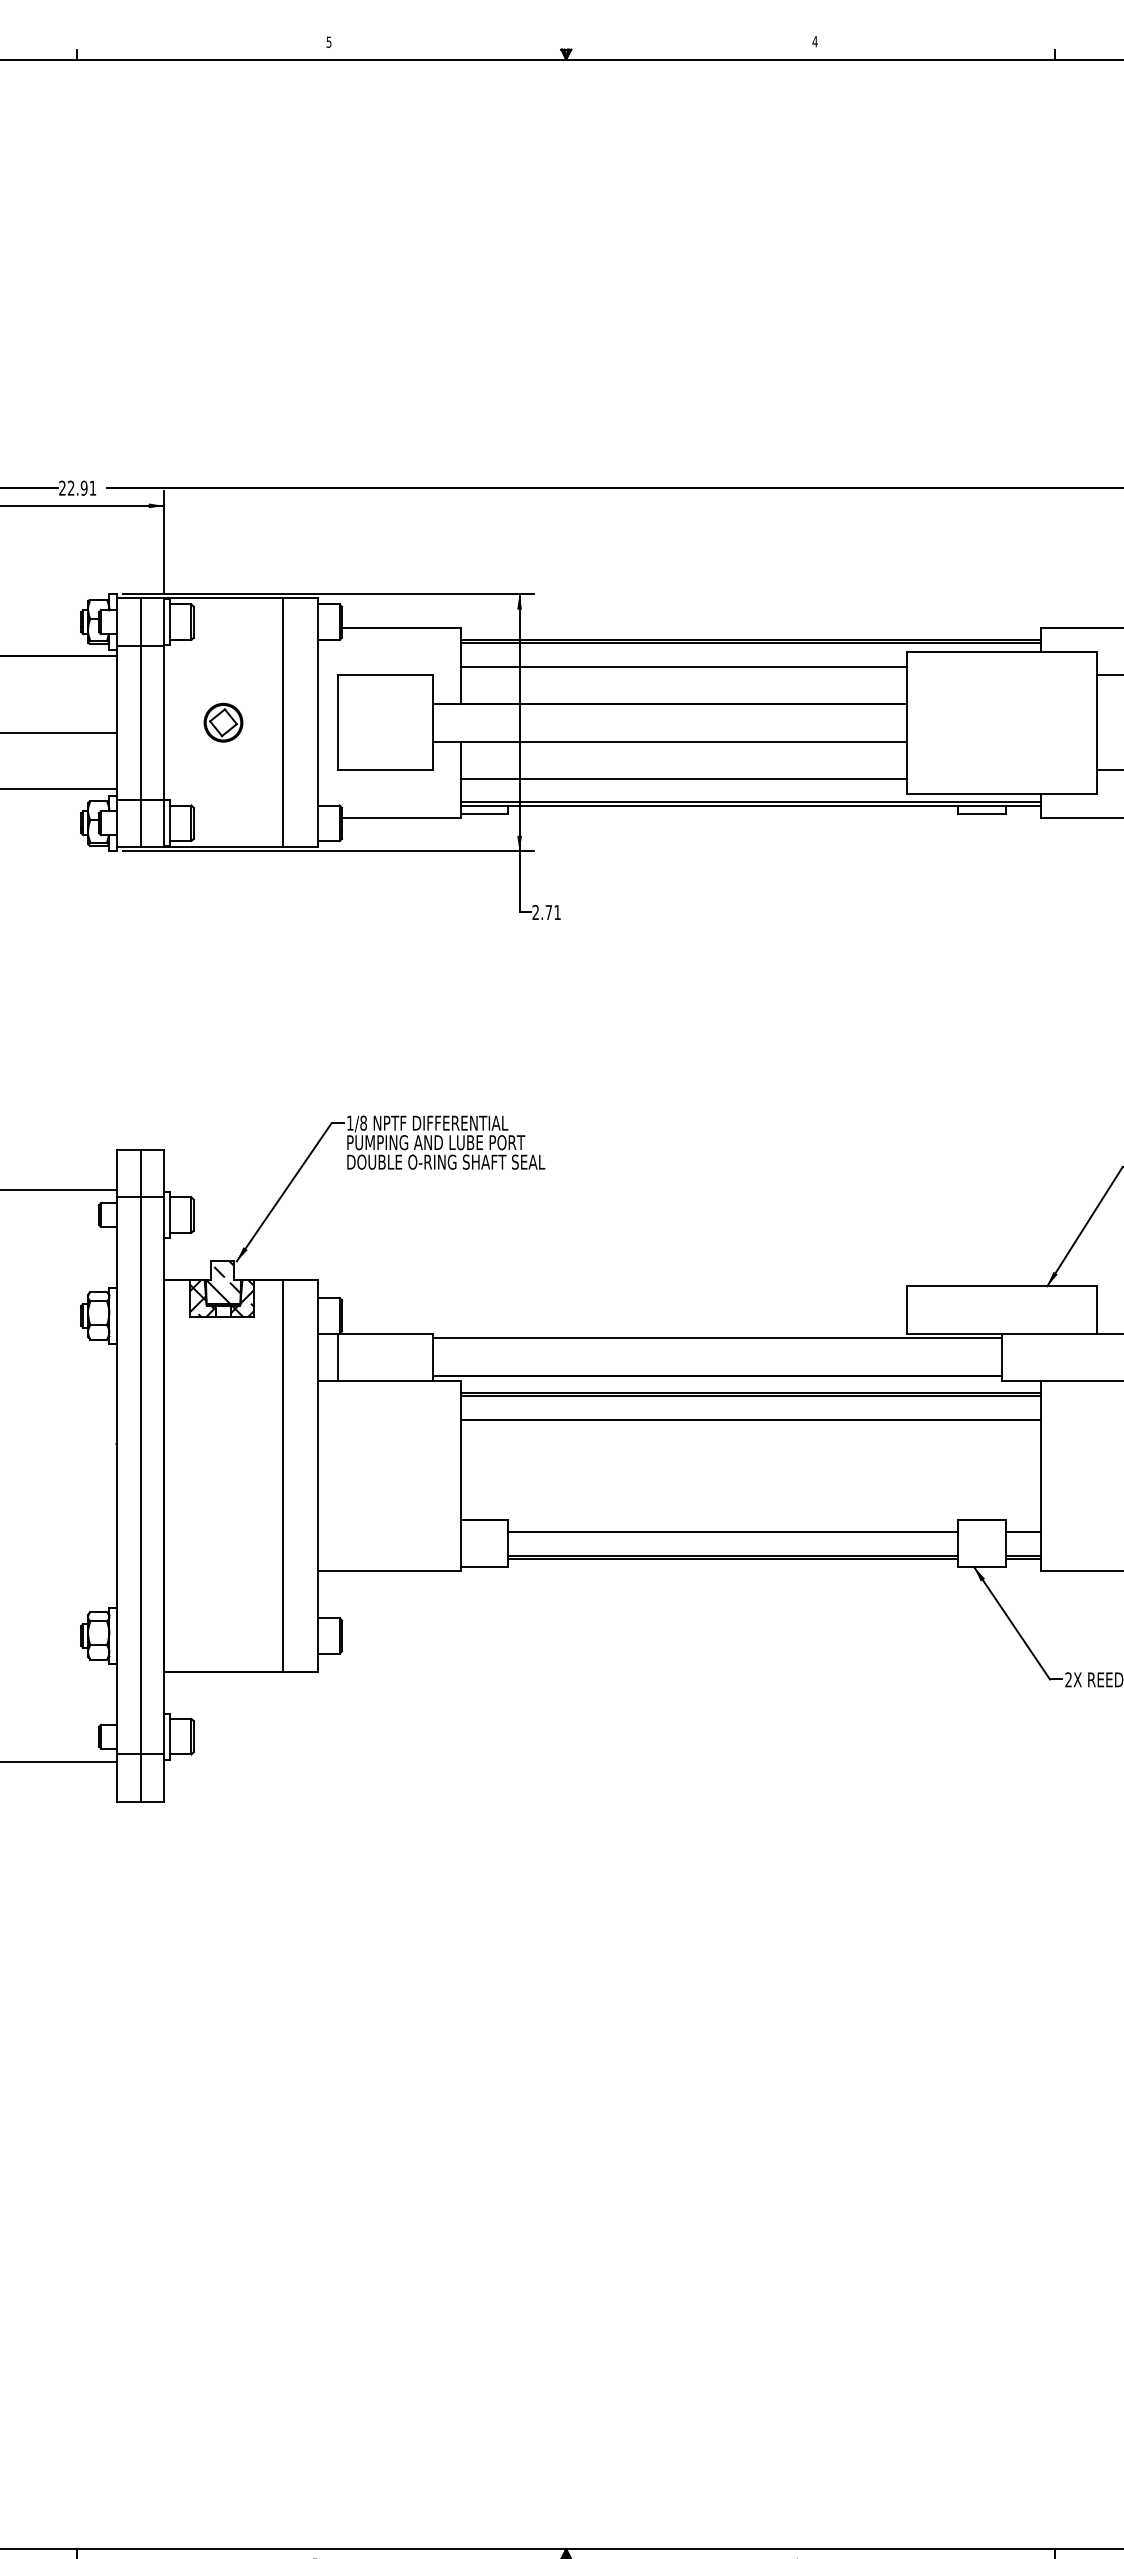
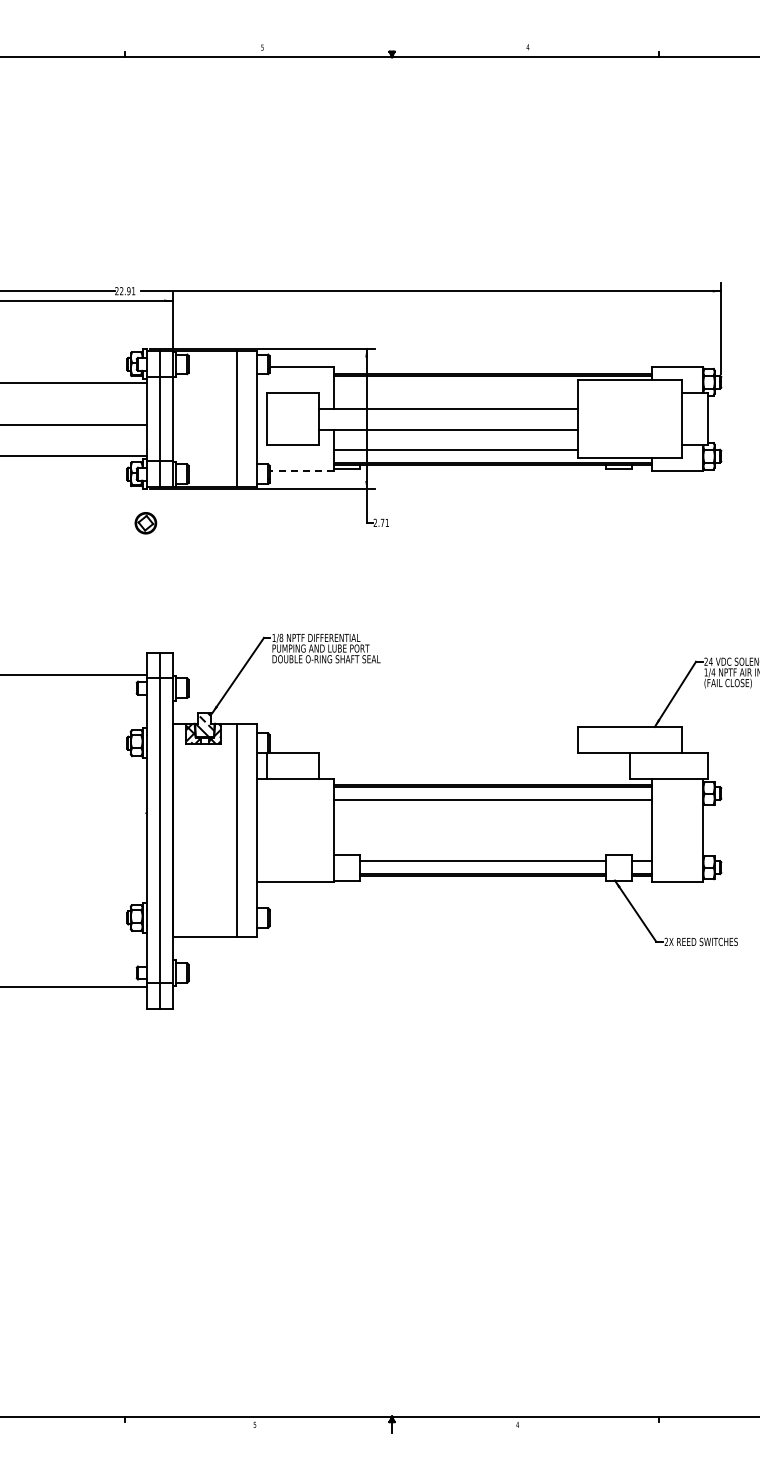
line: (684, 666) -> (456, 388), removed
part: (222, 723) -> (145, 523), moved
line: (400, 818) -> (301, 471), solid -> dashed
line: (717, 1338) -> (474, 755), removed
line: (717, 1376) -> (474, 776), removed

